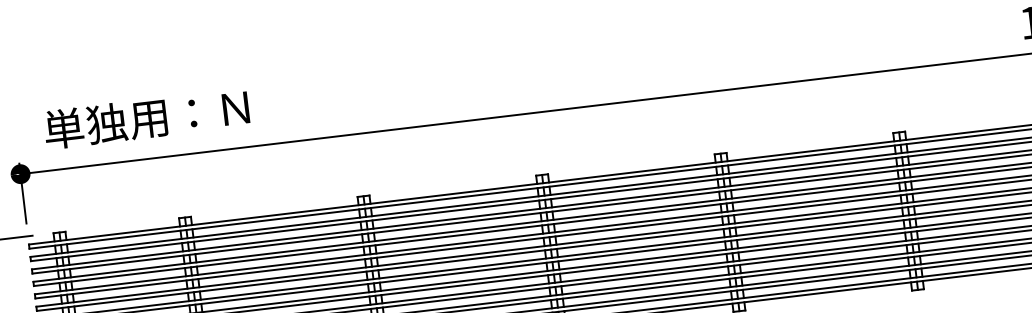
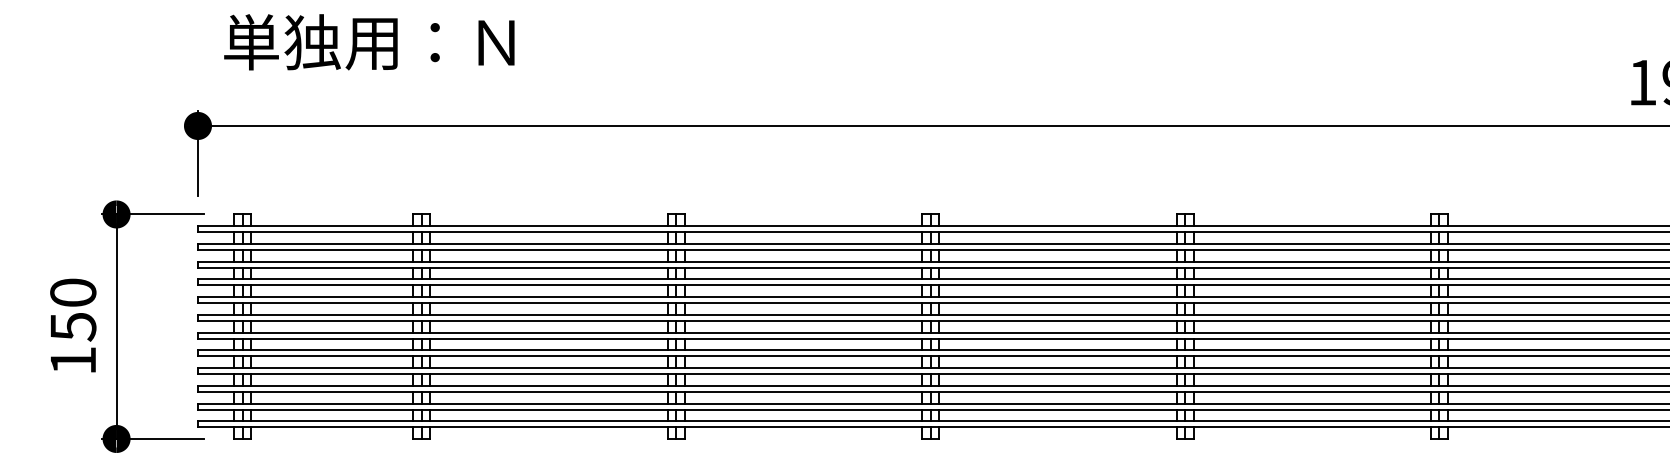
text: (146, 118) -> (369, 42), moved

